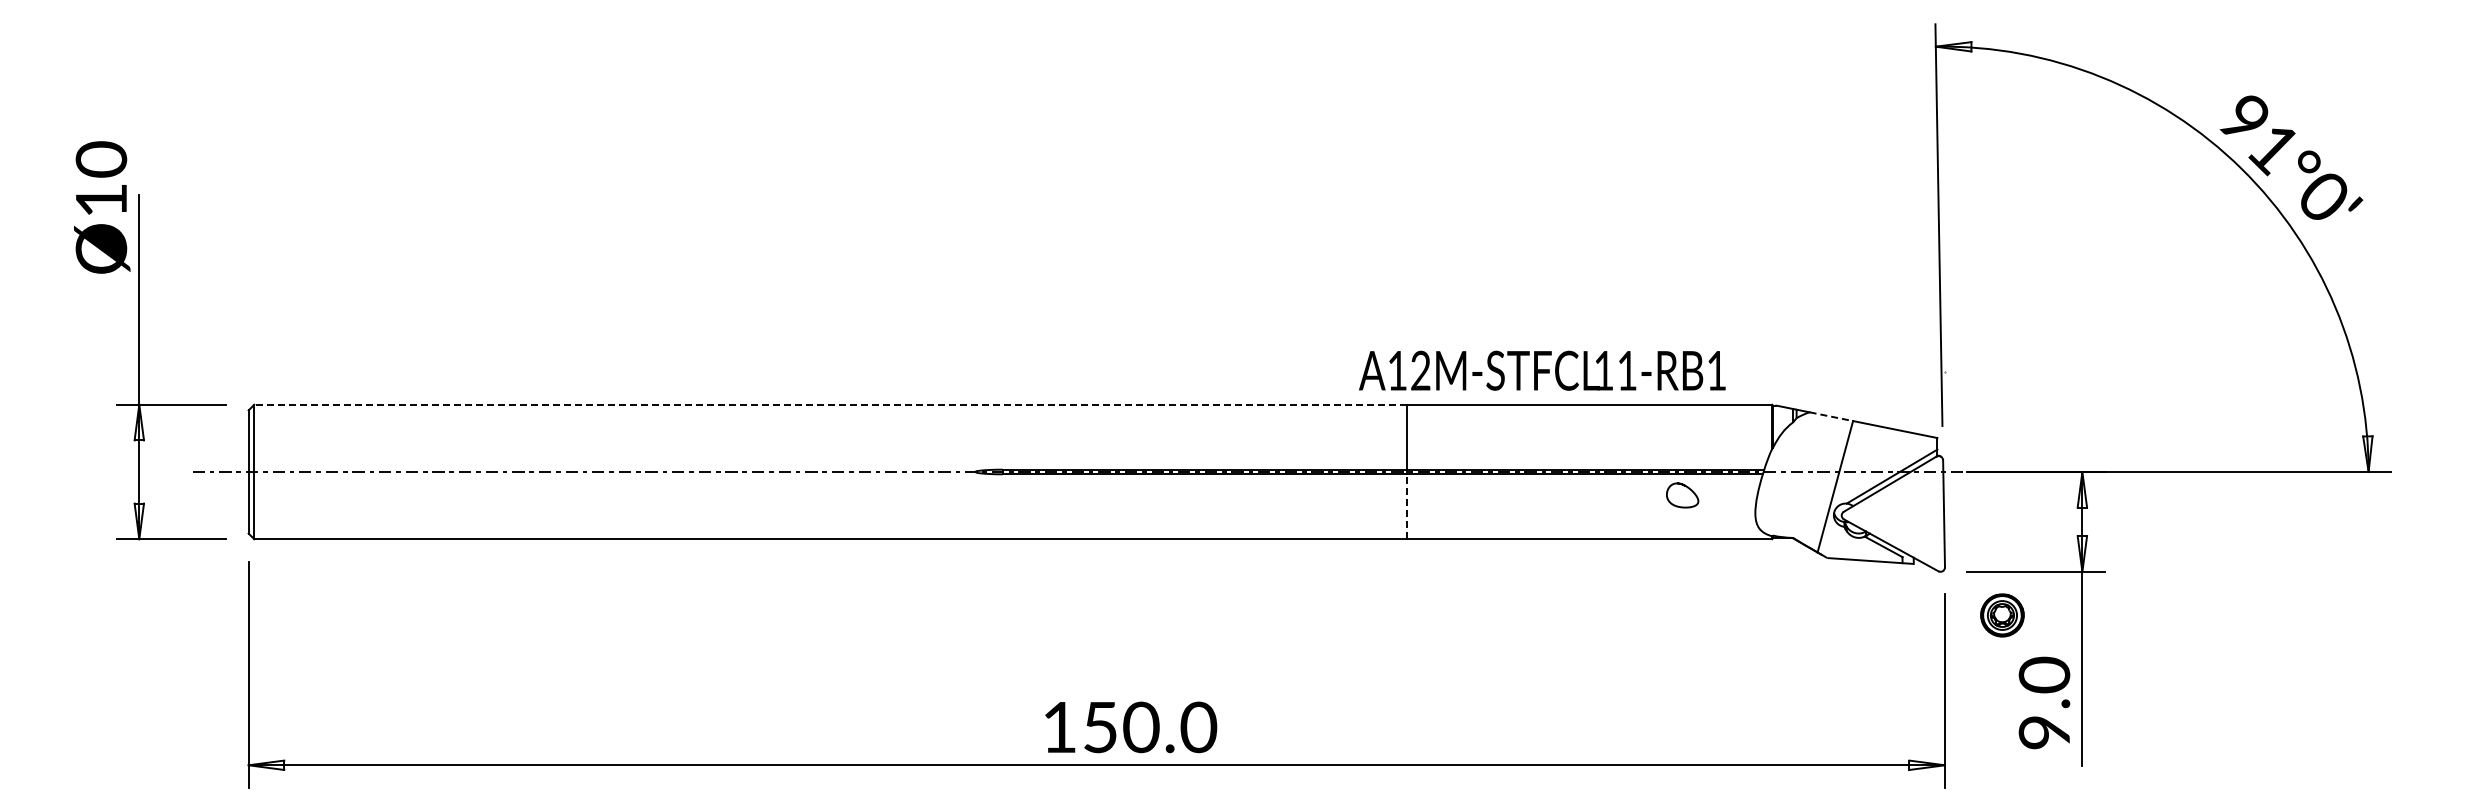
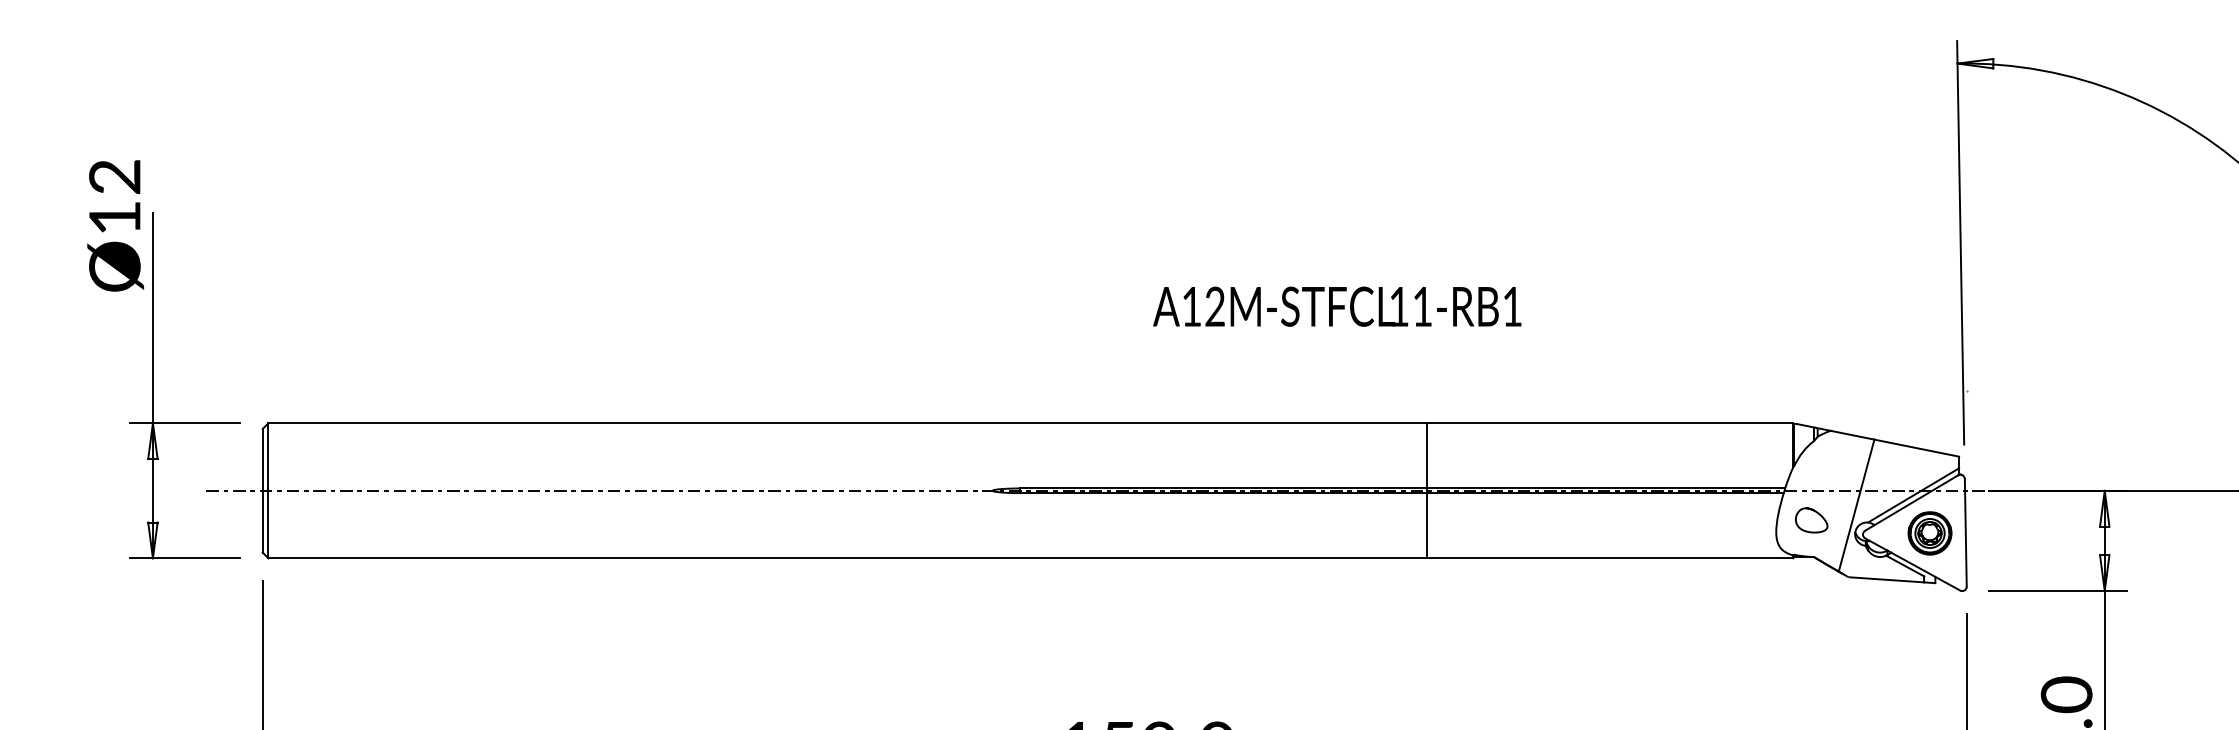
text: (101, 159) -> (114, 176), Ø10 -> Ø12
text: (1542, 370) -> (1337, 306), moved
line: (830, 404) -> (847, 422), dashed -> solid
line: (1831, 416) -> (1852, 435), dashed -> solid
curve: (1688, 489) -> (1817, 514), moved
line: (1407, 506) -> (1426, 525), dashed -> solid
part: (2002, 615) -> (1930, 533), moved

